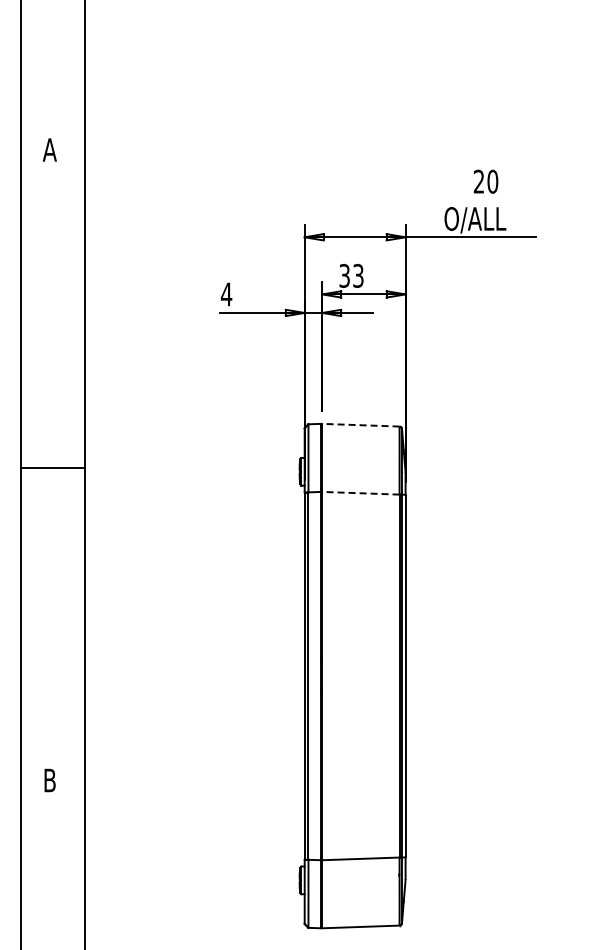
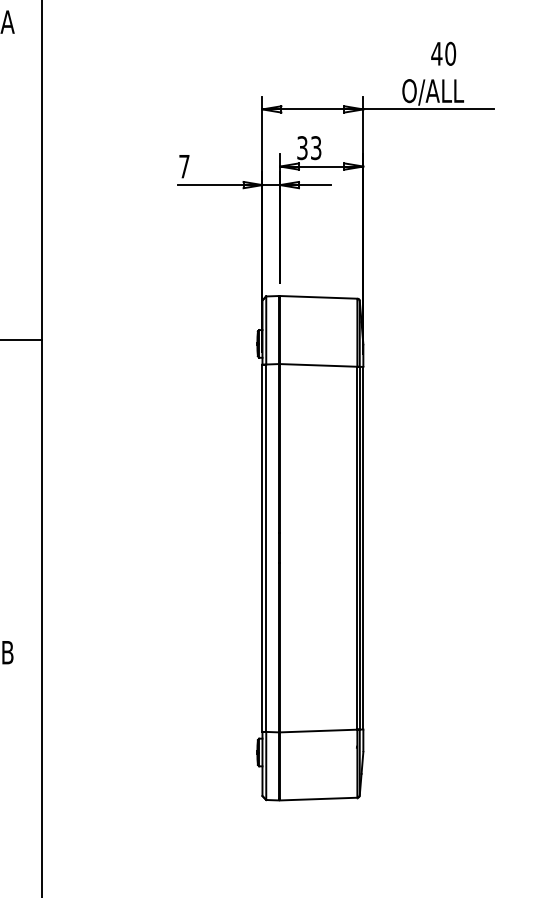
text: (478, 181) -> (436, 53), 20 -> 40
text: (226, 294) -> (184, 166), 4 -> 7
line: (360, 425) -> (318, 297), dashed -> solid
line: (360, 493) -> (318, 365), dashed -> solid

